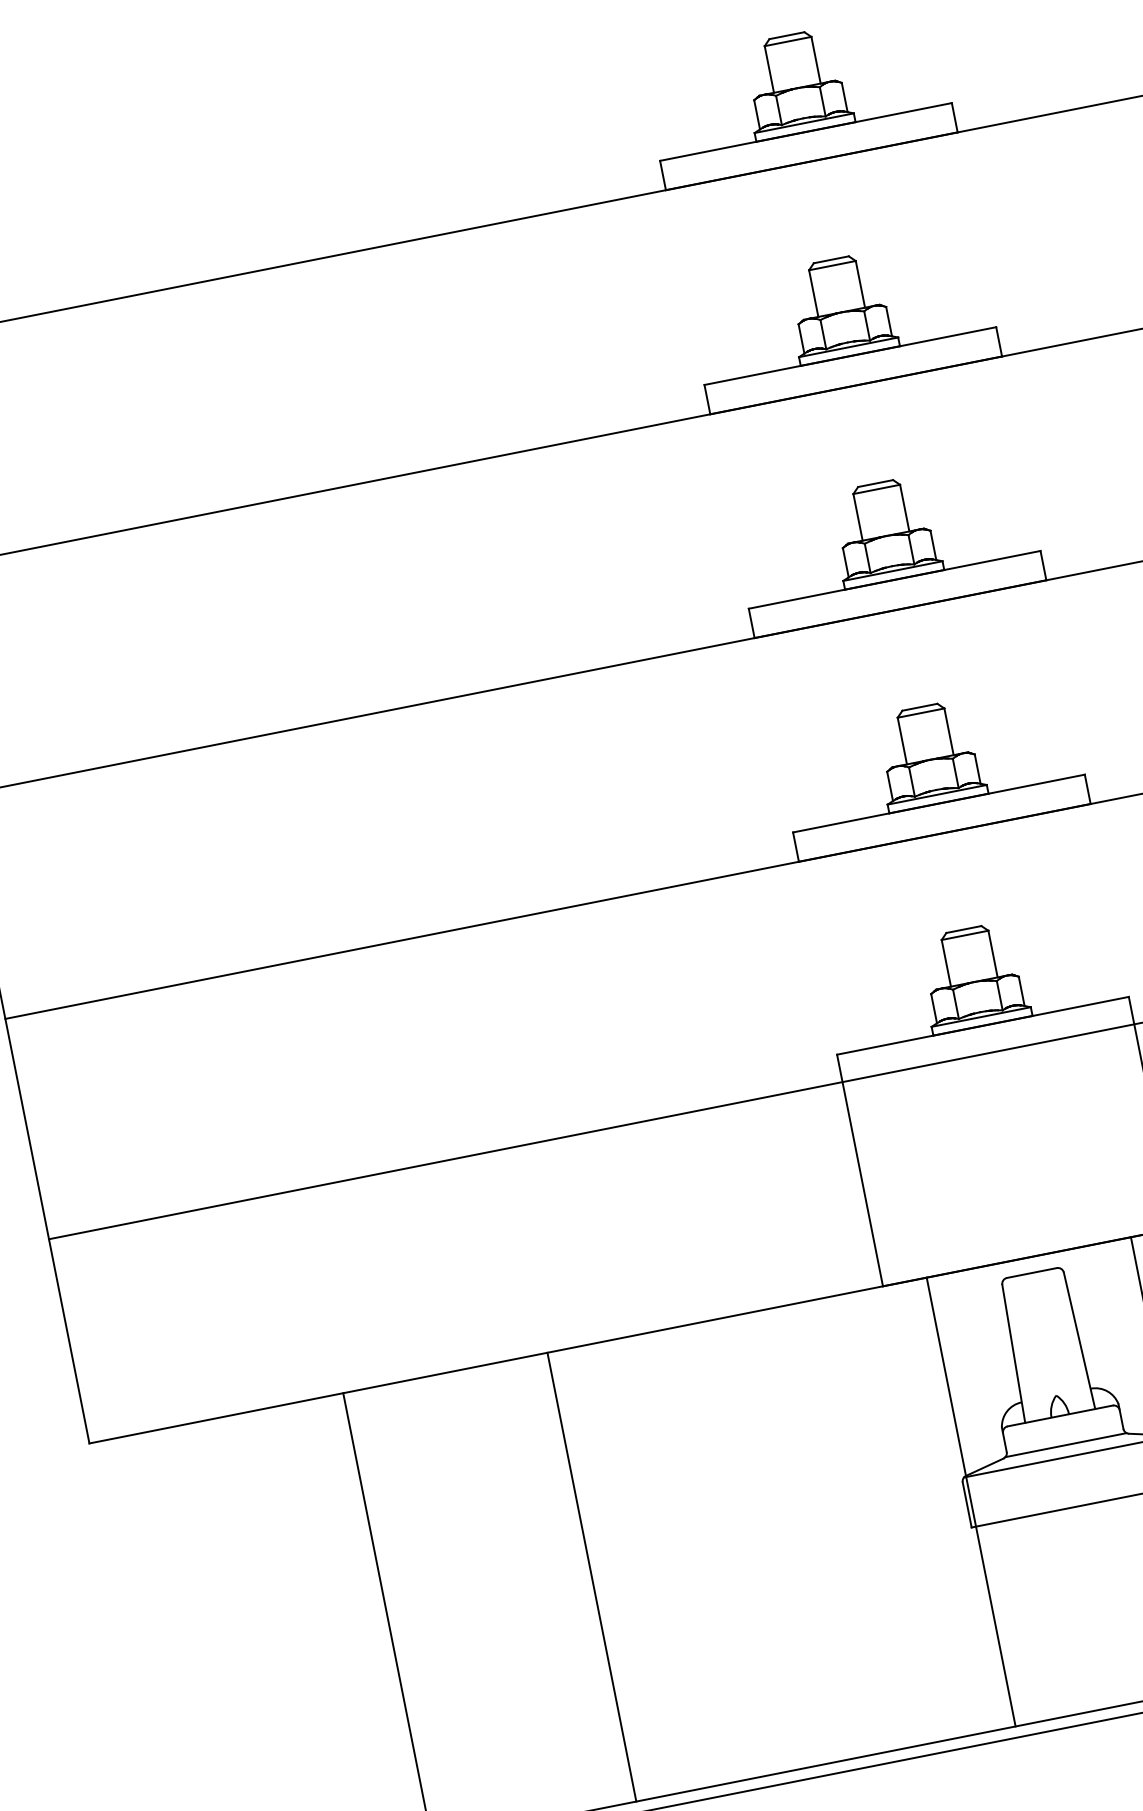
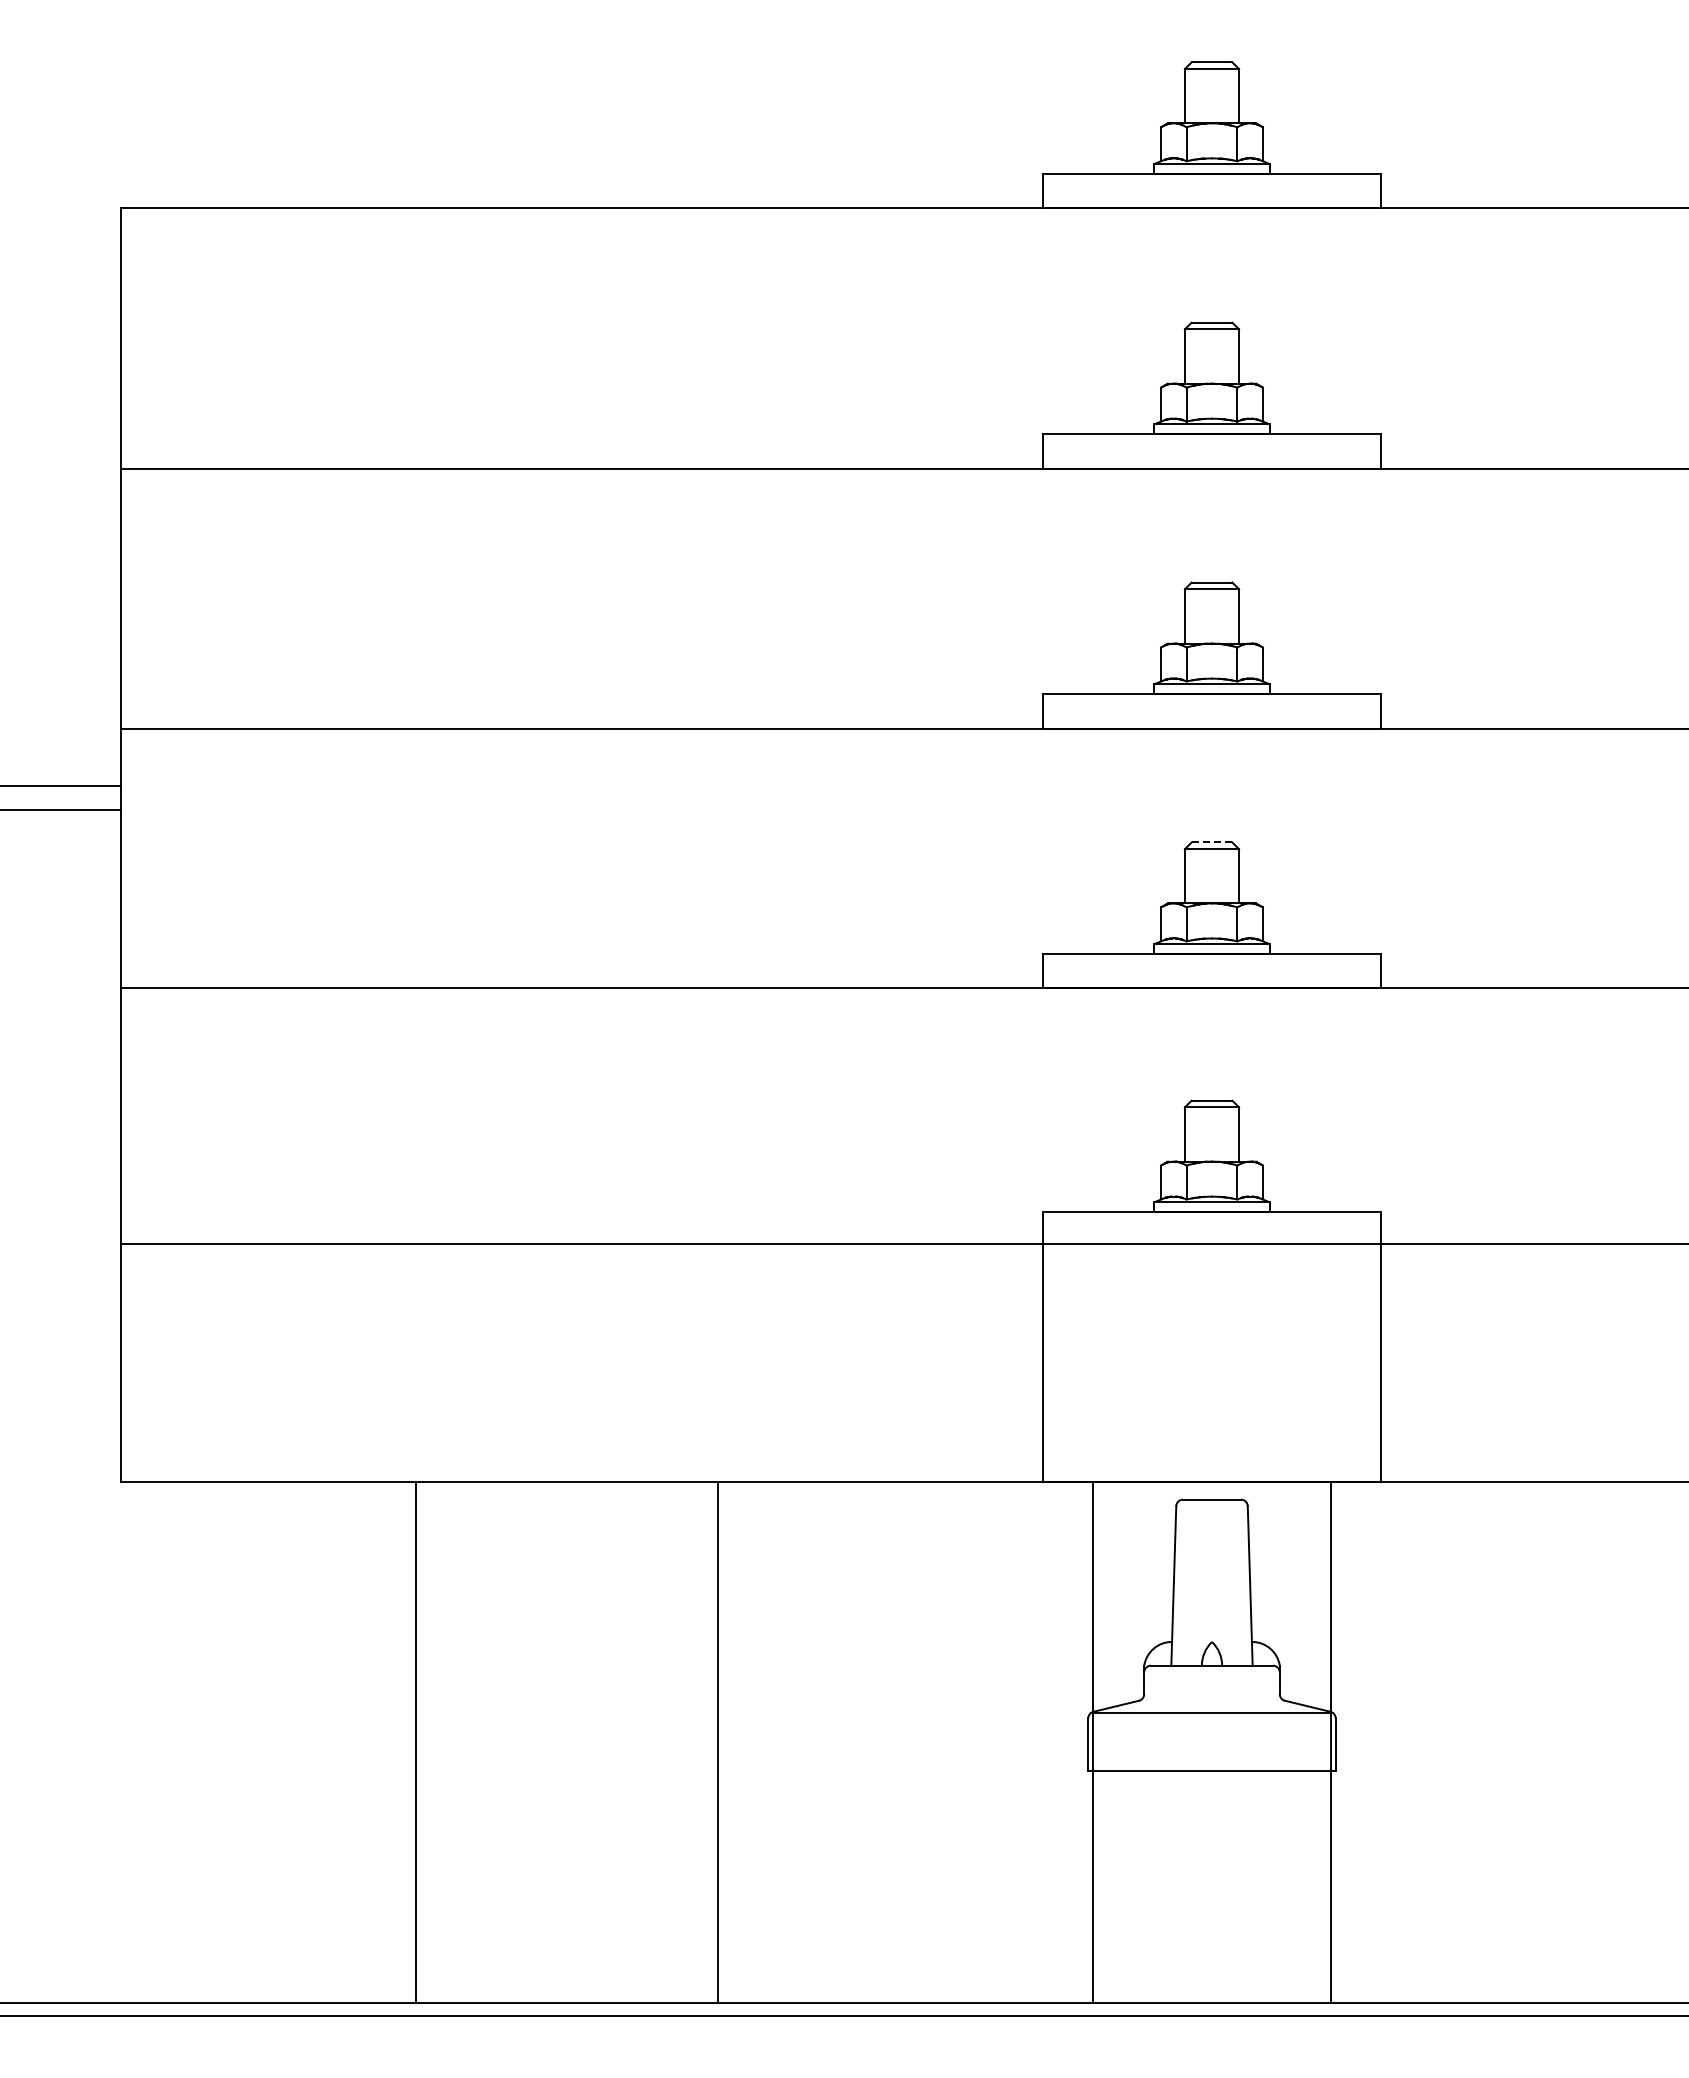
line: (920, 707) -> (1212, 842), solid -> dashed
line: (1065, 1445) -> (1211, 1699), removed
line: (591, 1576) -> (717, 1741), moved

